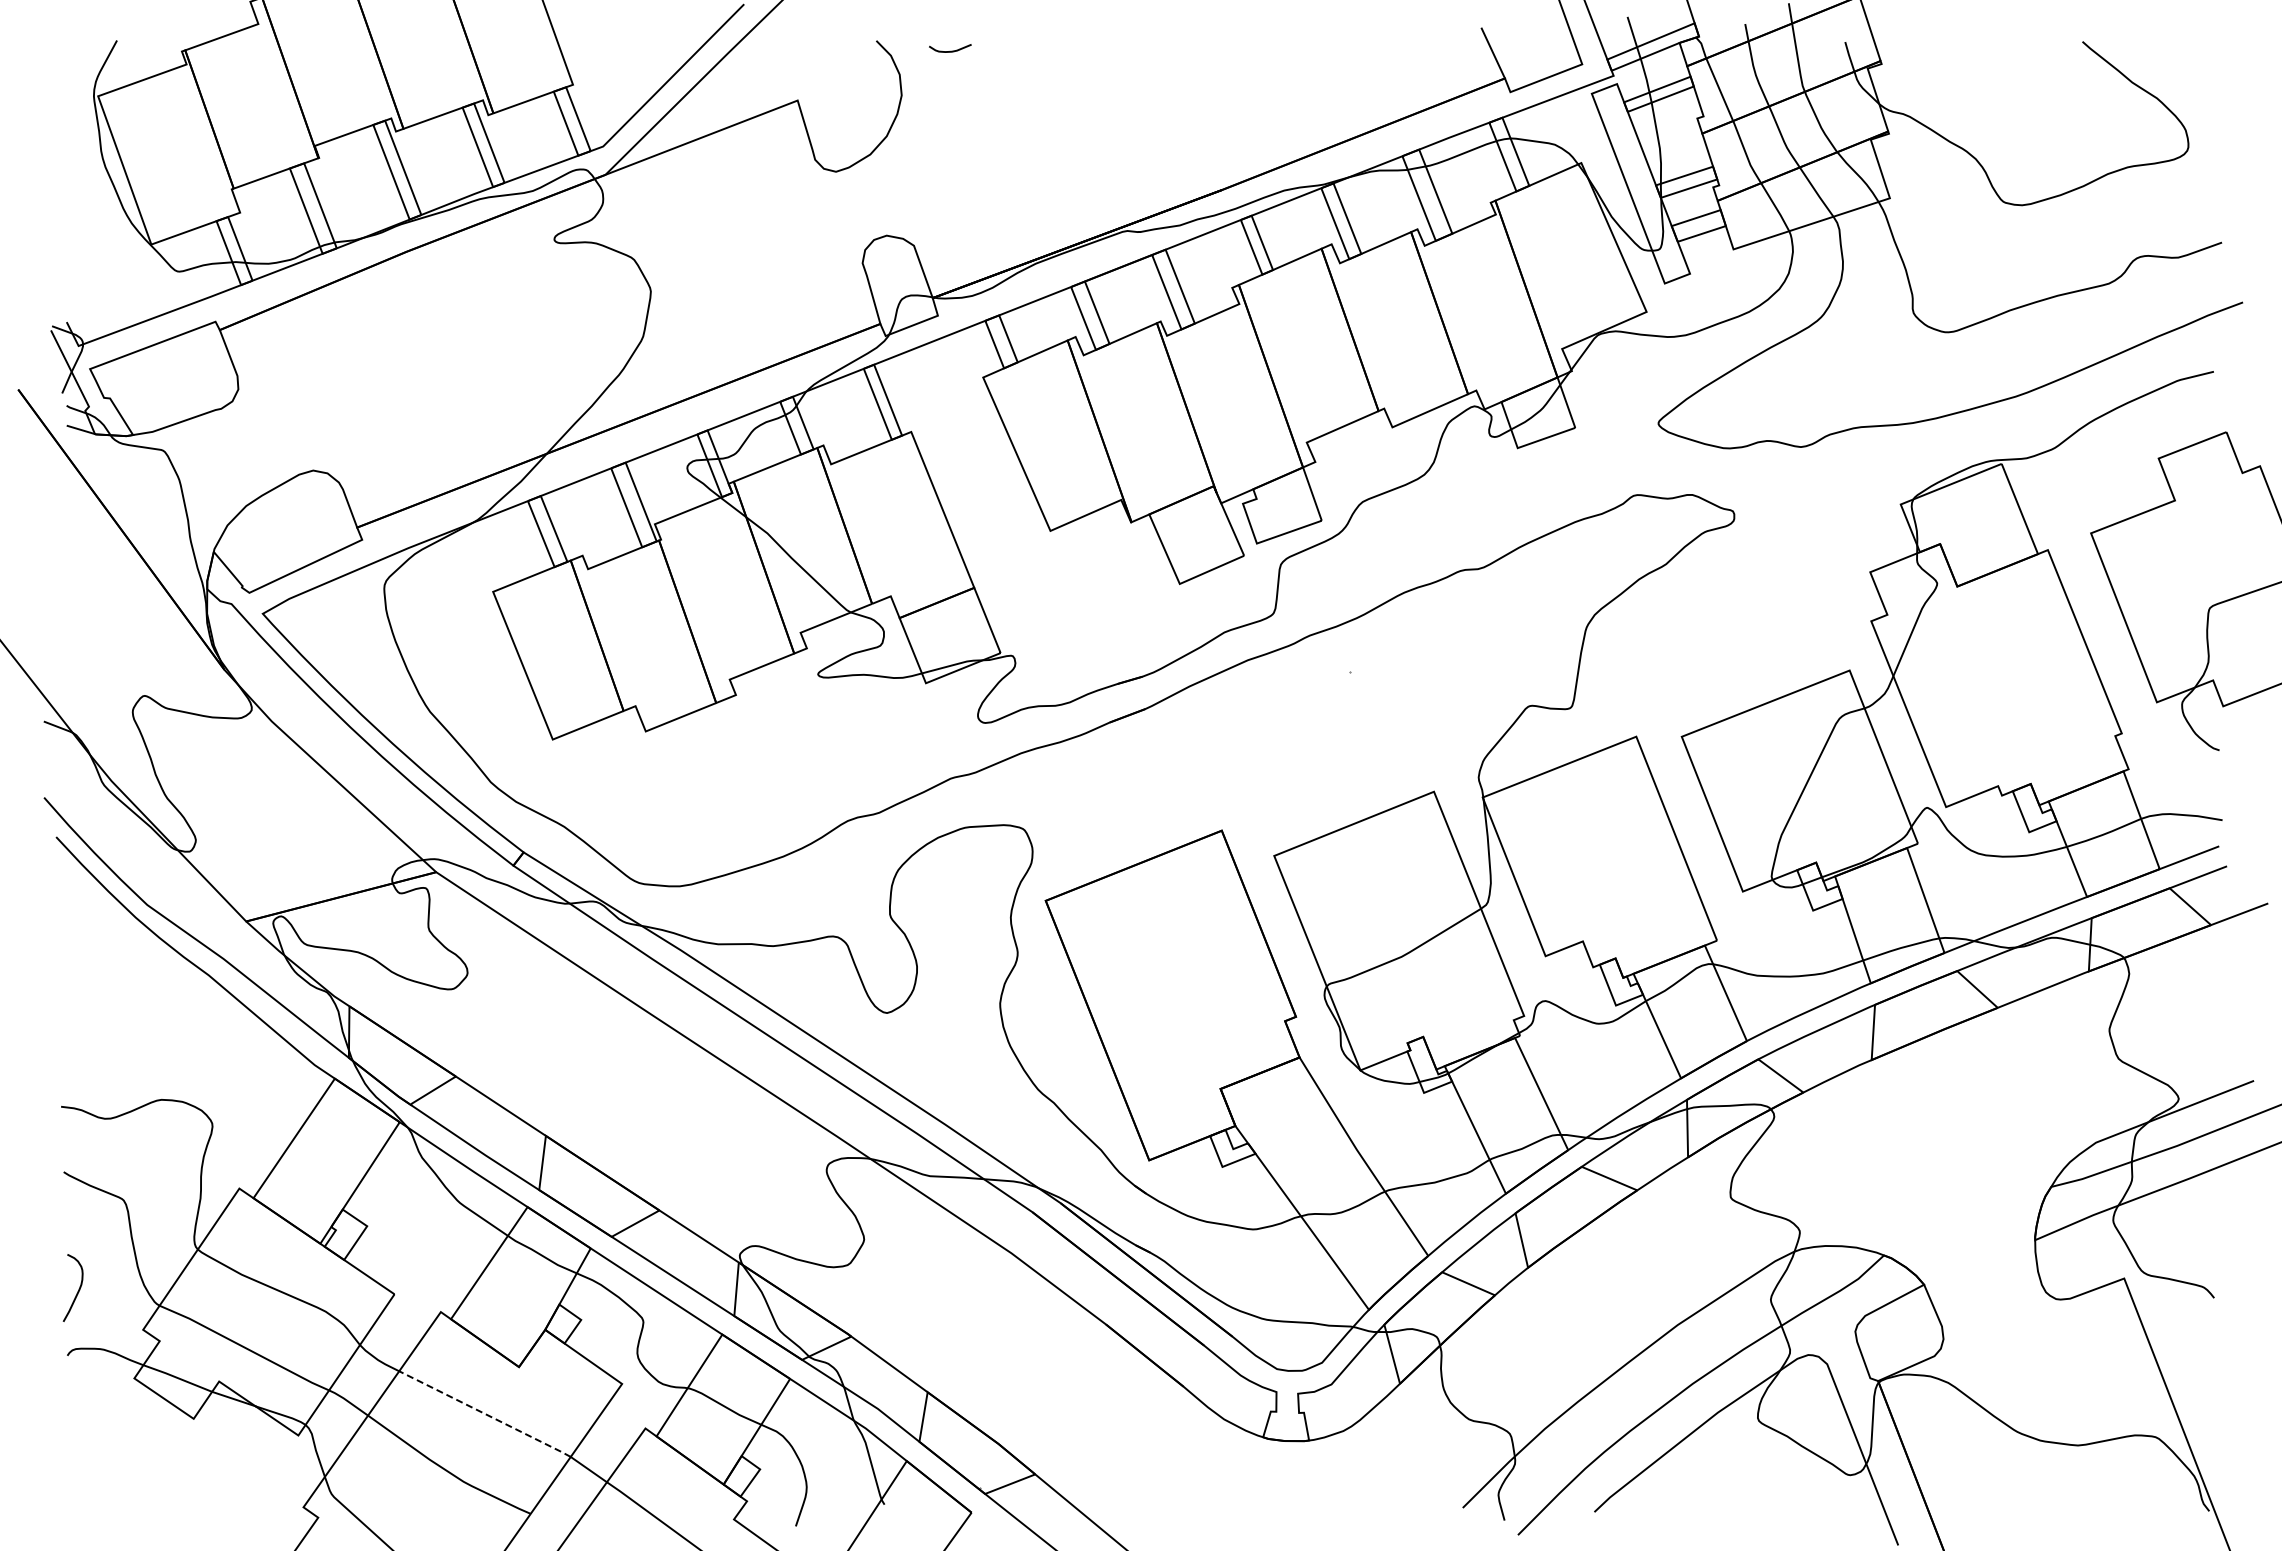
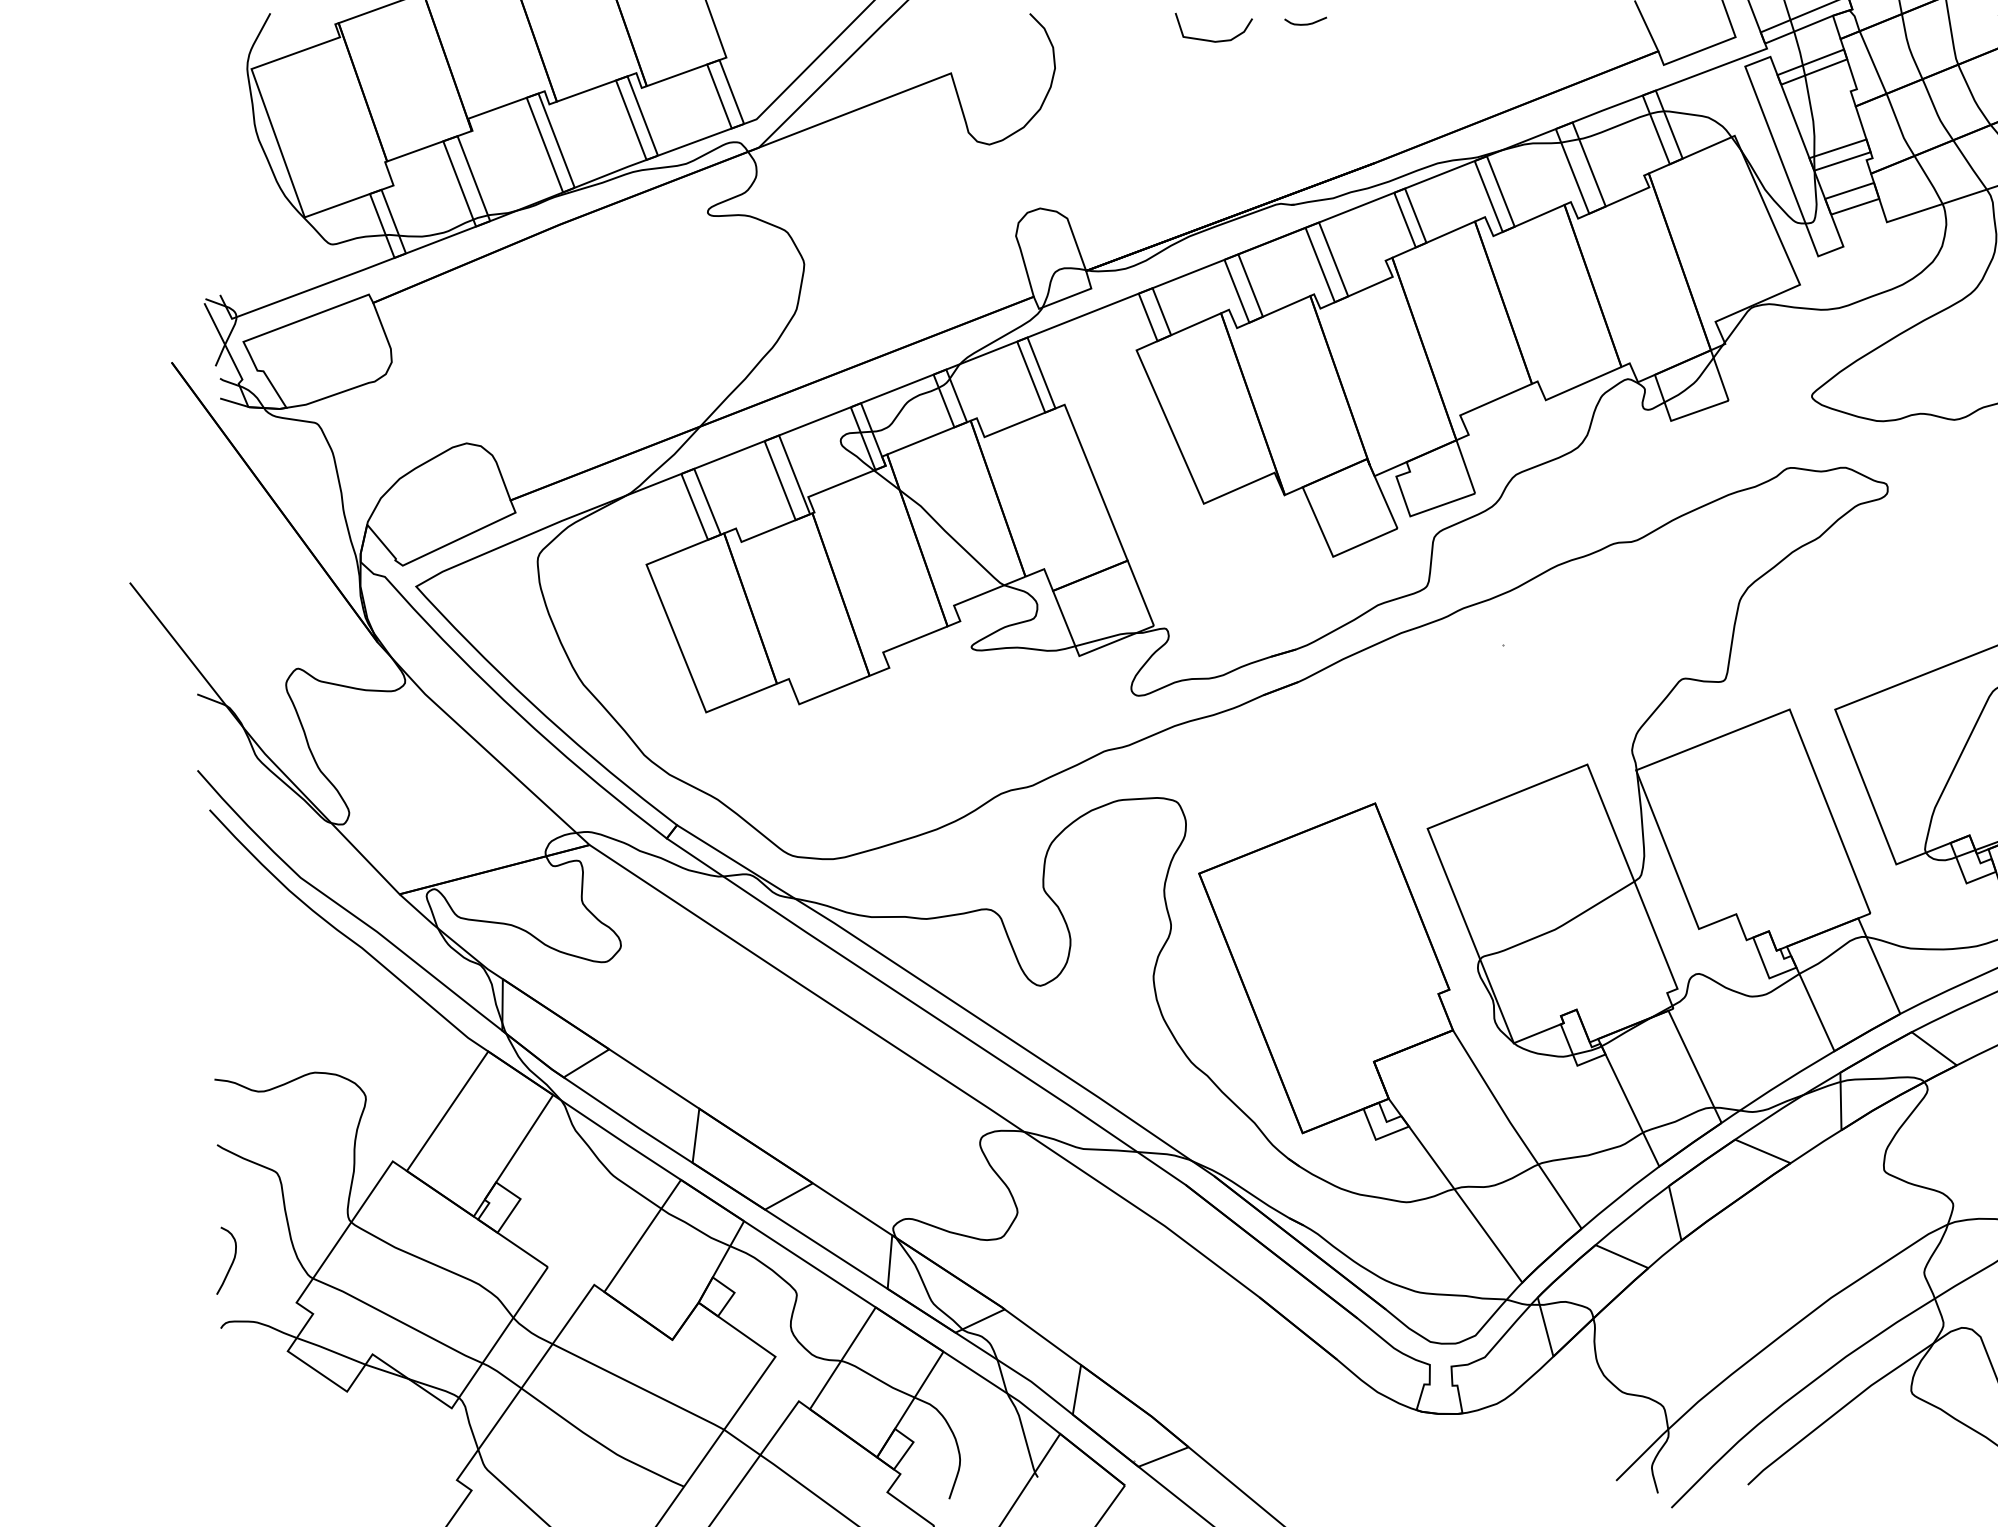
curve: (950, 50) -> (1305, 23), moved
curve: (1060, 67) -> (1213, 40), added
line: (485, 1414) -> (638, 1387), dashed -> solid

